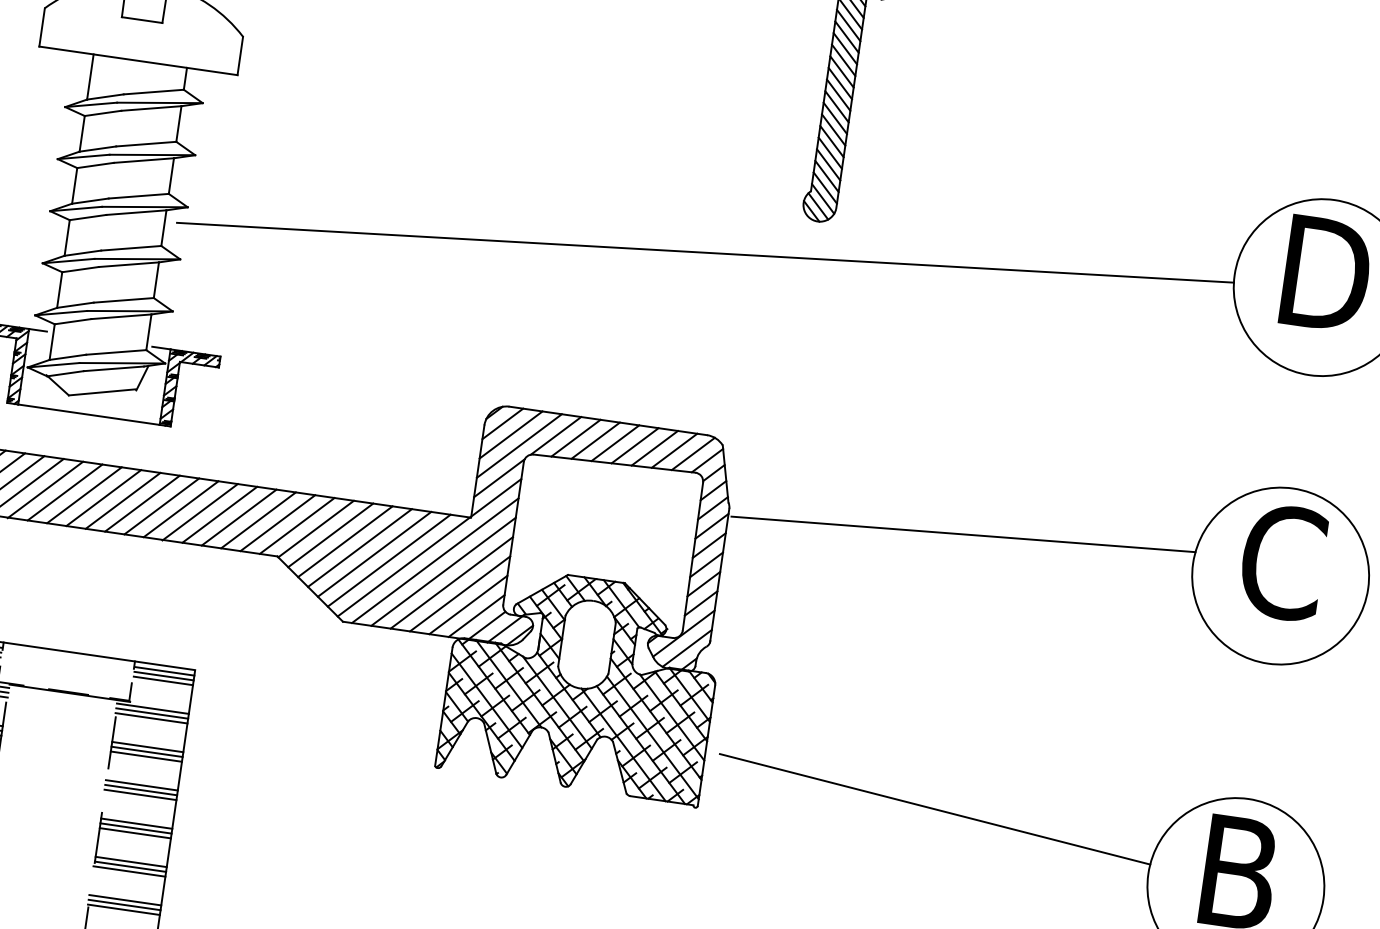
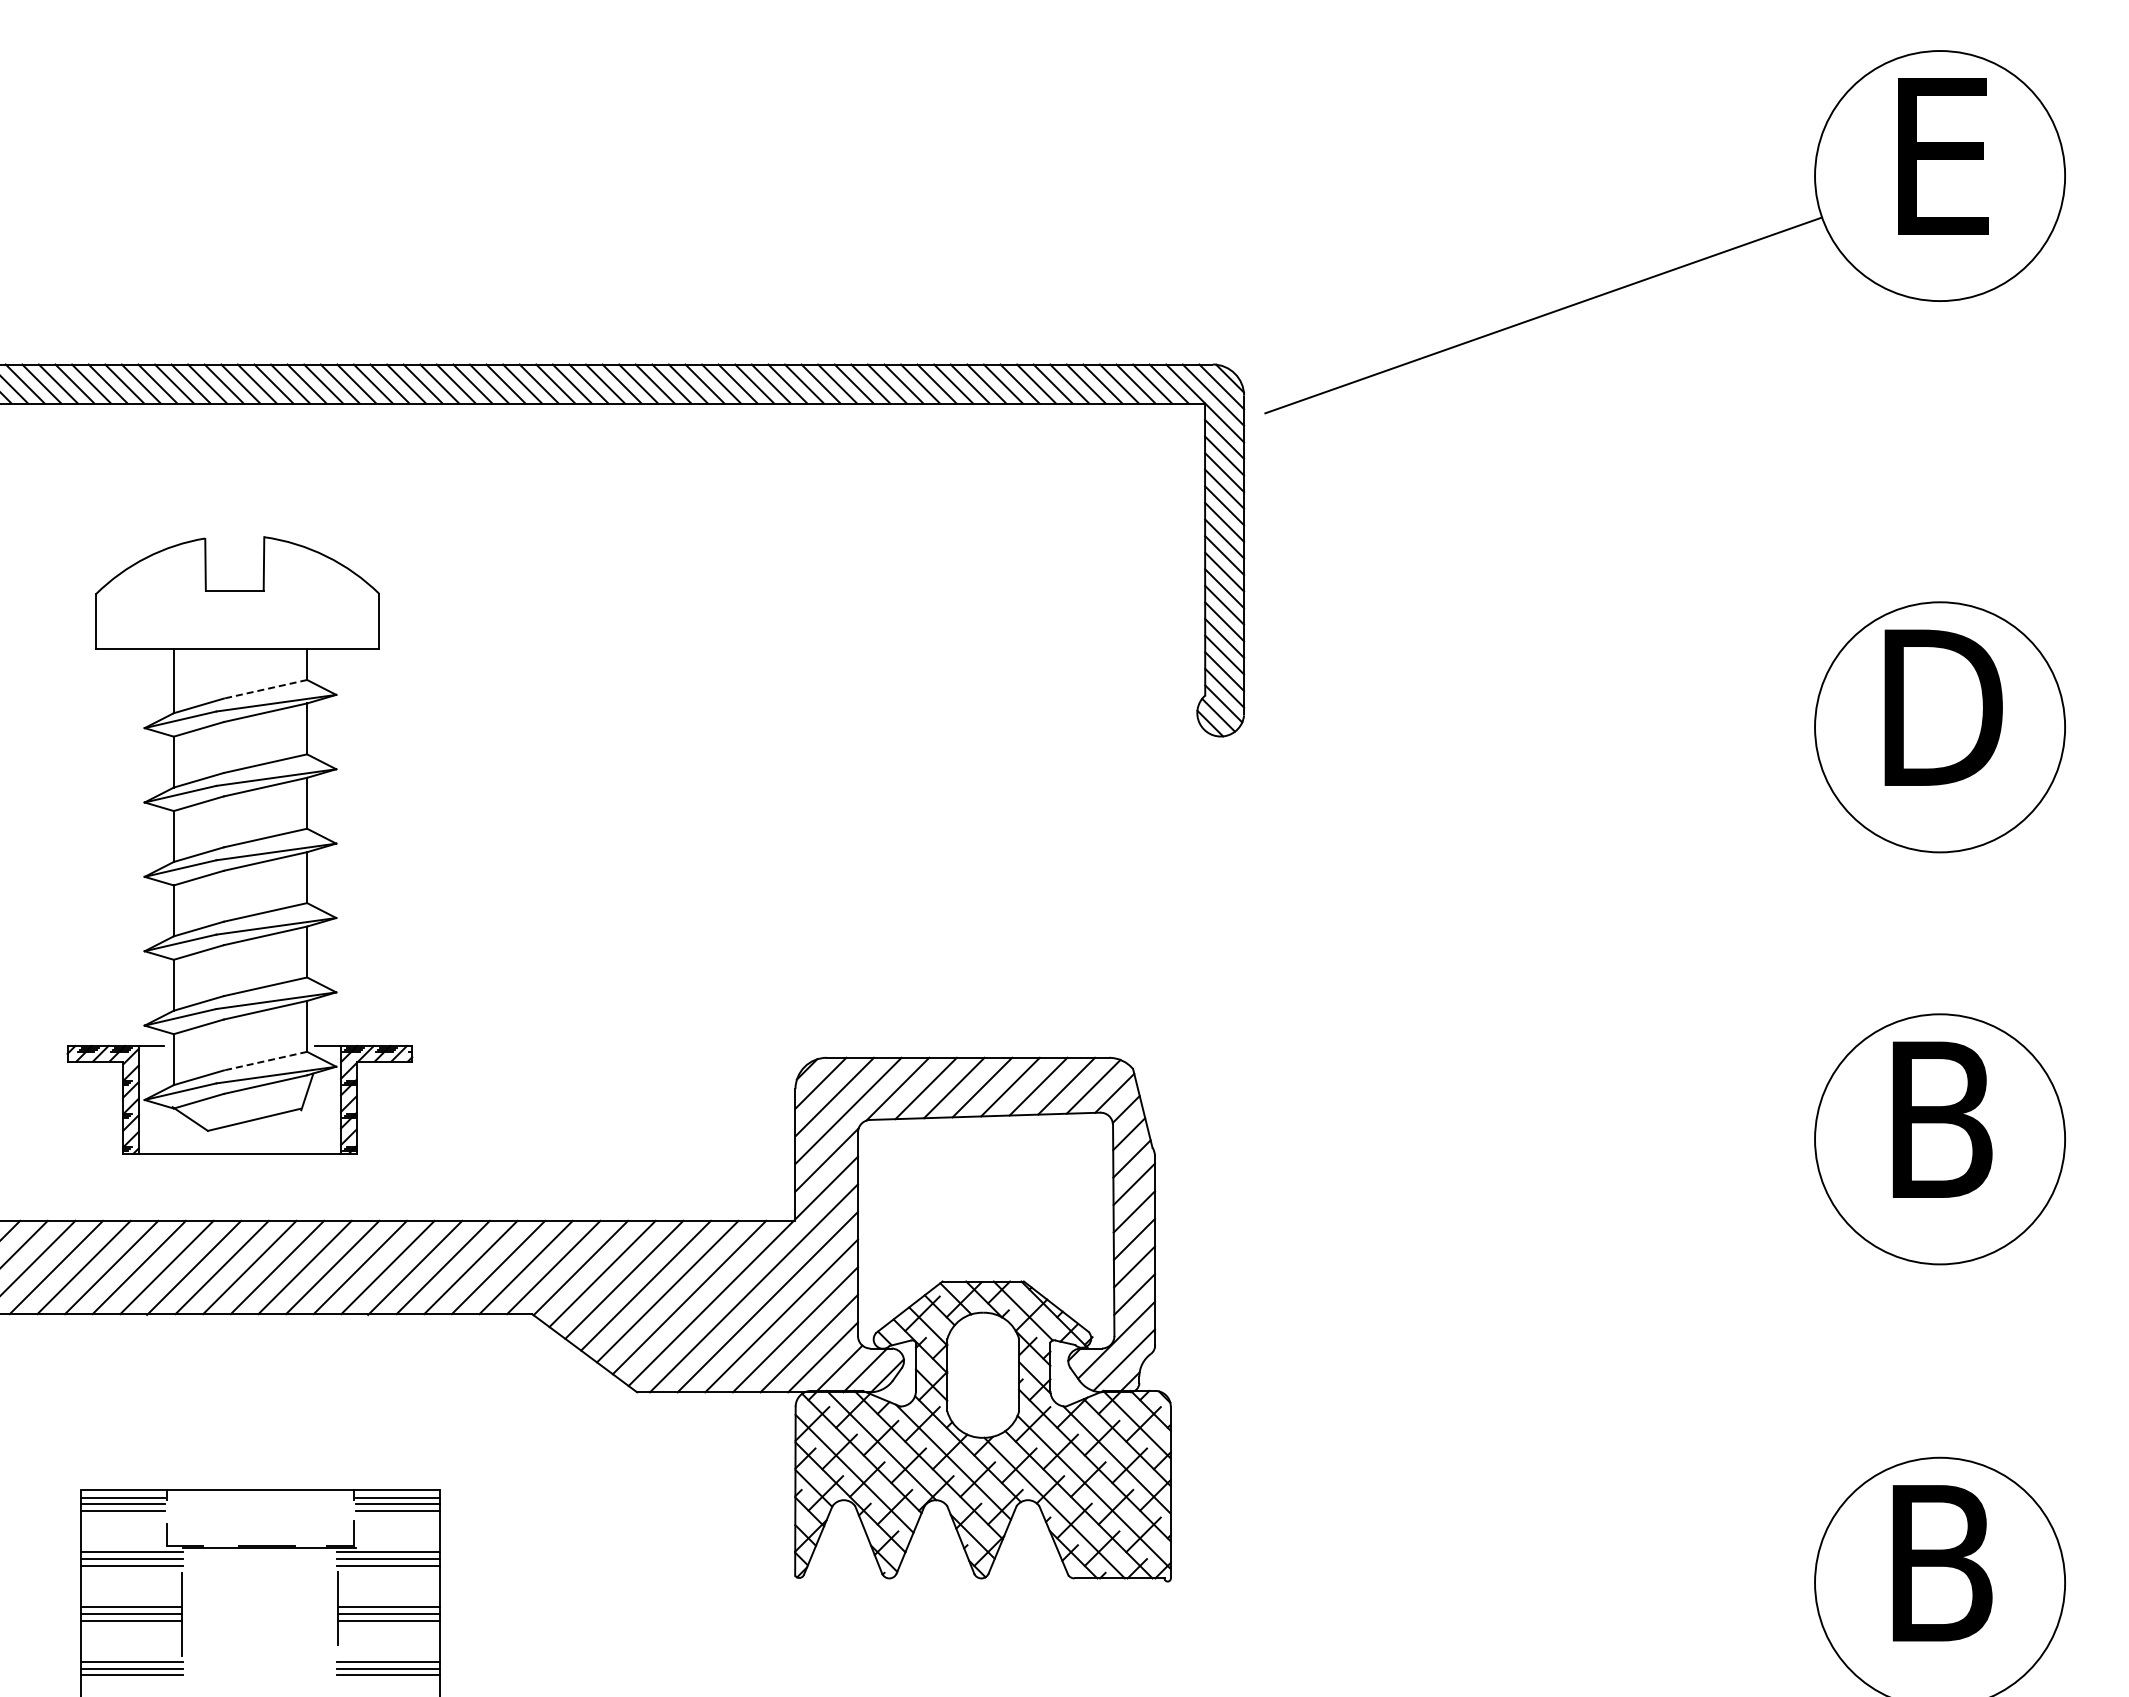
line: (153, 92) -> (265, 689), solid -> dashed
line: (705, 252) -> (1069, 802), removed
line: (116, 352) -> (265, 1061), solid -> dashed
line: (963, 534) -> (1487, 1144), removed
text: (1282, 562) -> (1939, 1119), C -> B
line: (935, 809) -> (1503, 1535), removed

